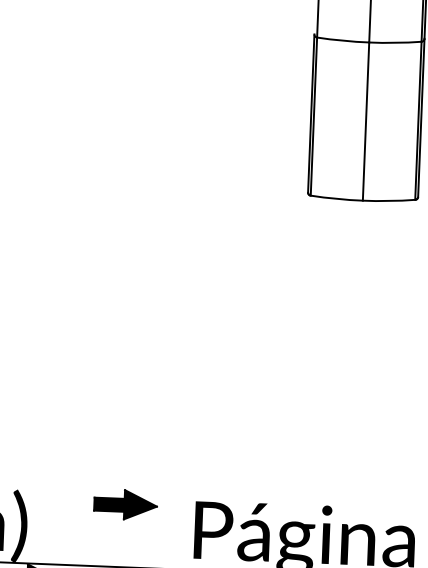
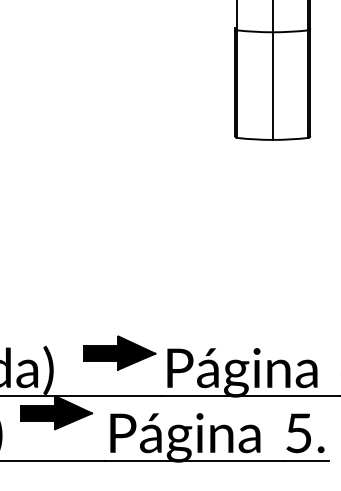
part: (125, 504) -> (119, 352), size x1.67

